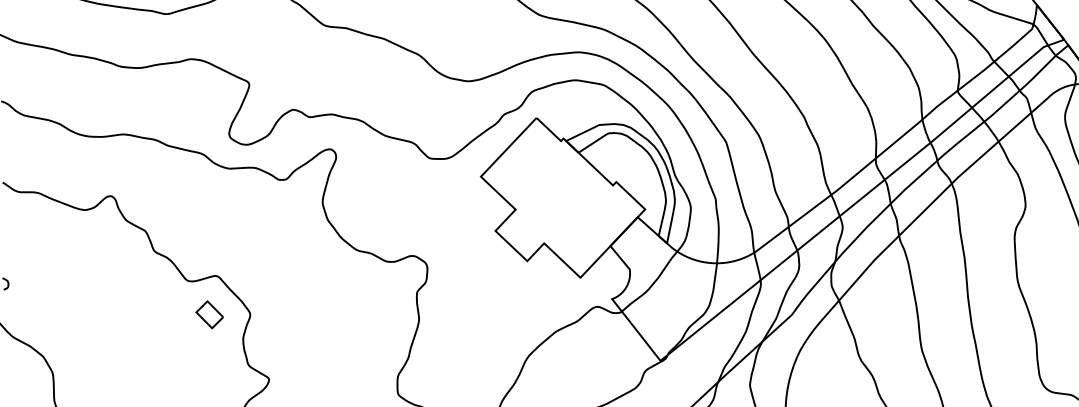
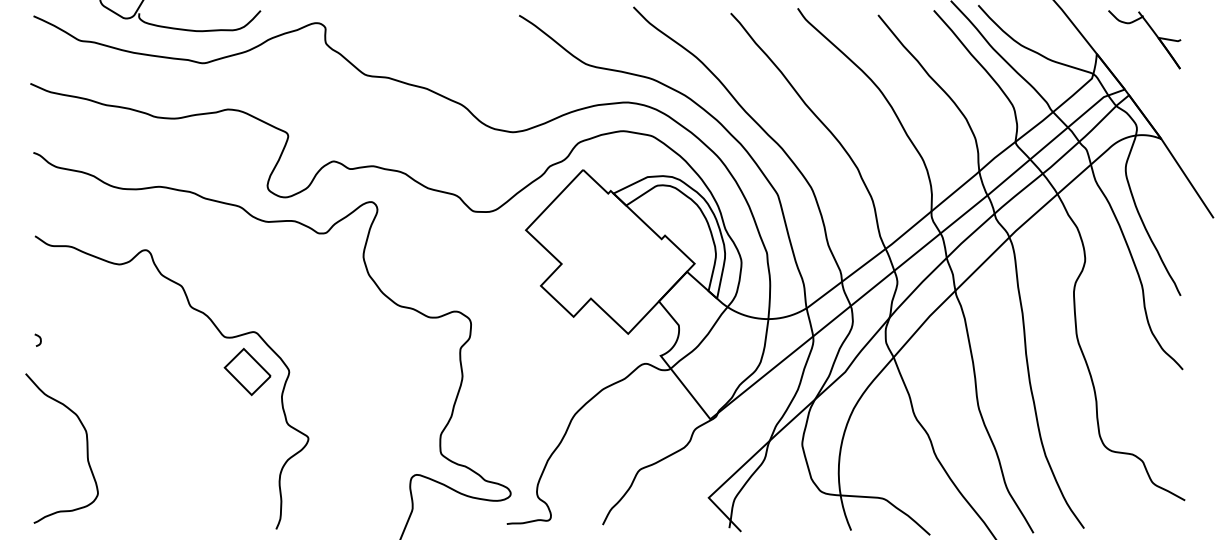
part: (209, 314) -> (247, 371), size x1.67

